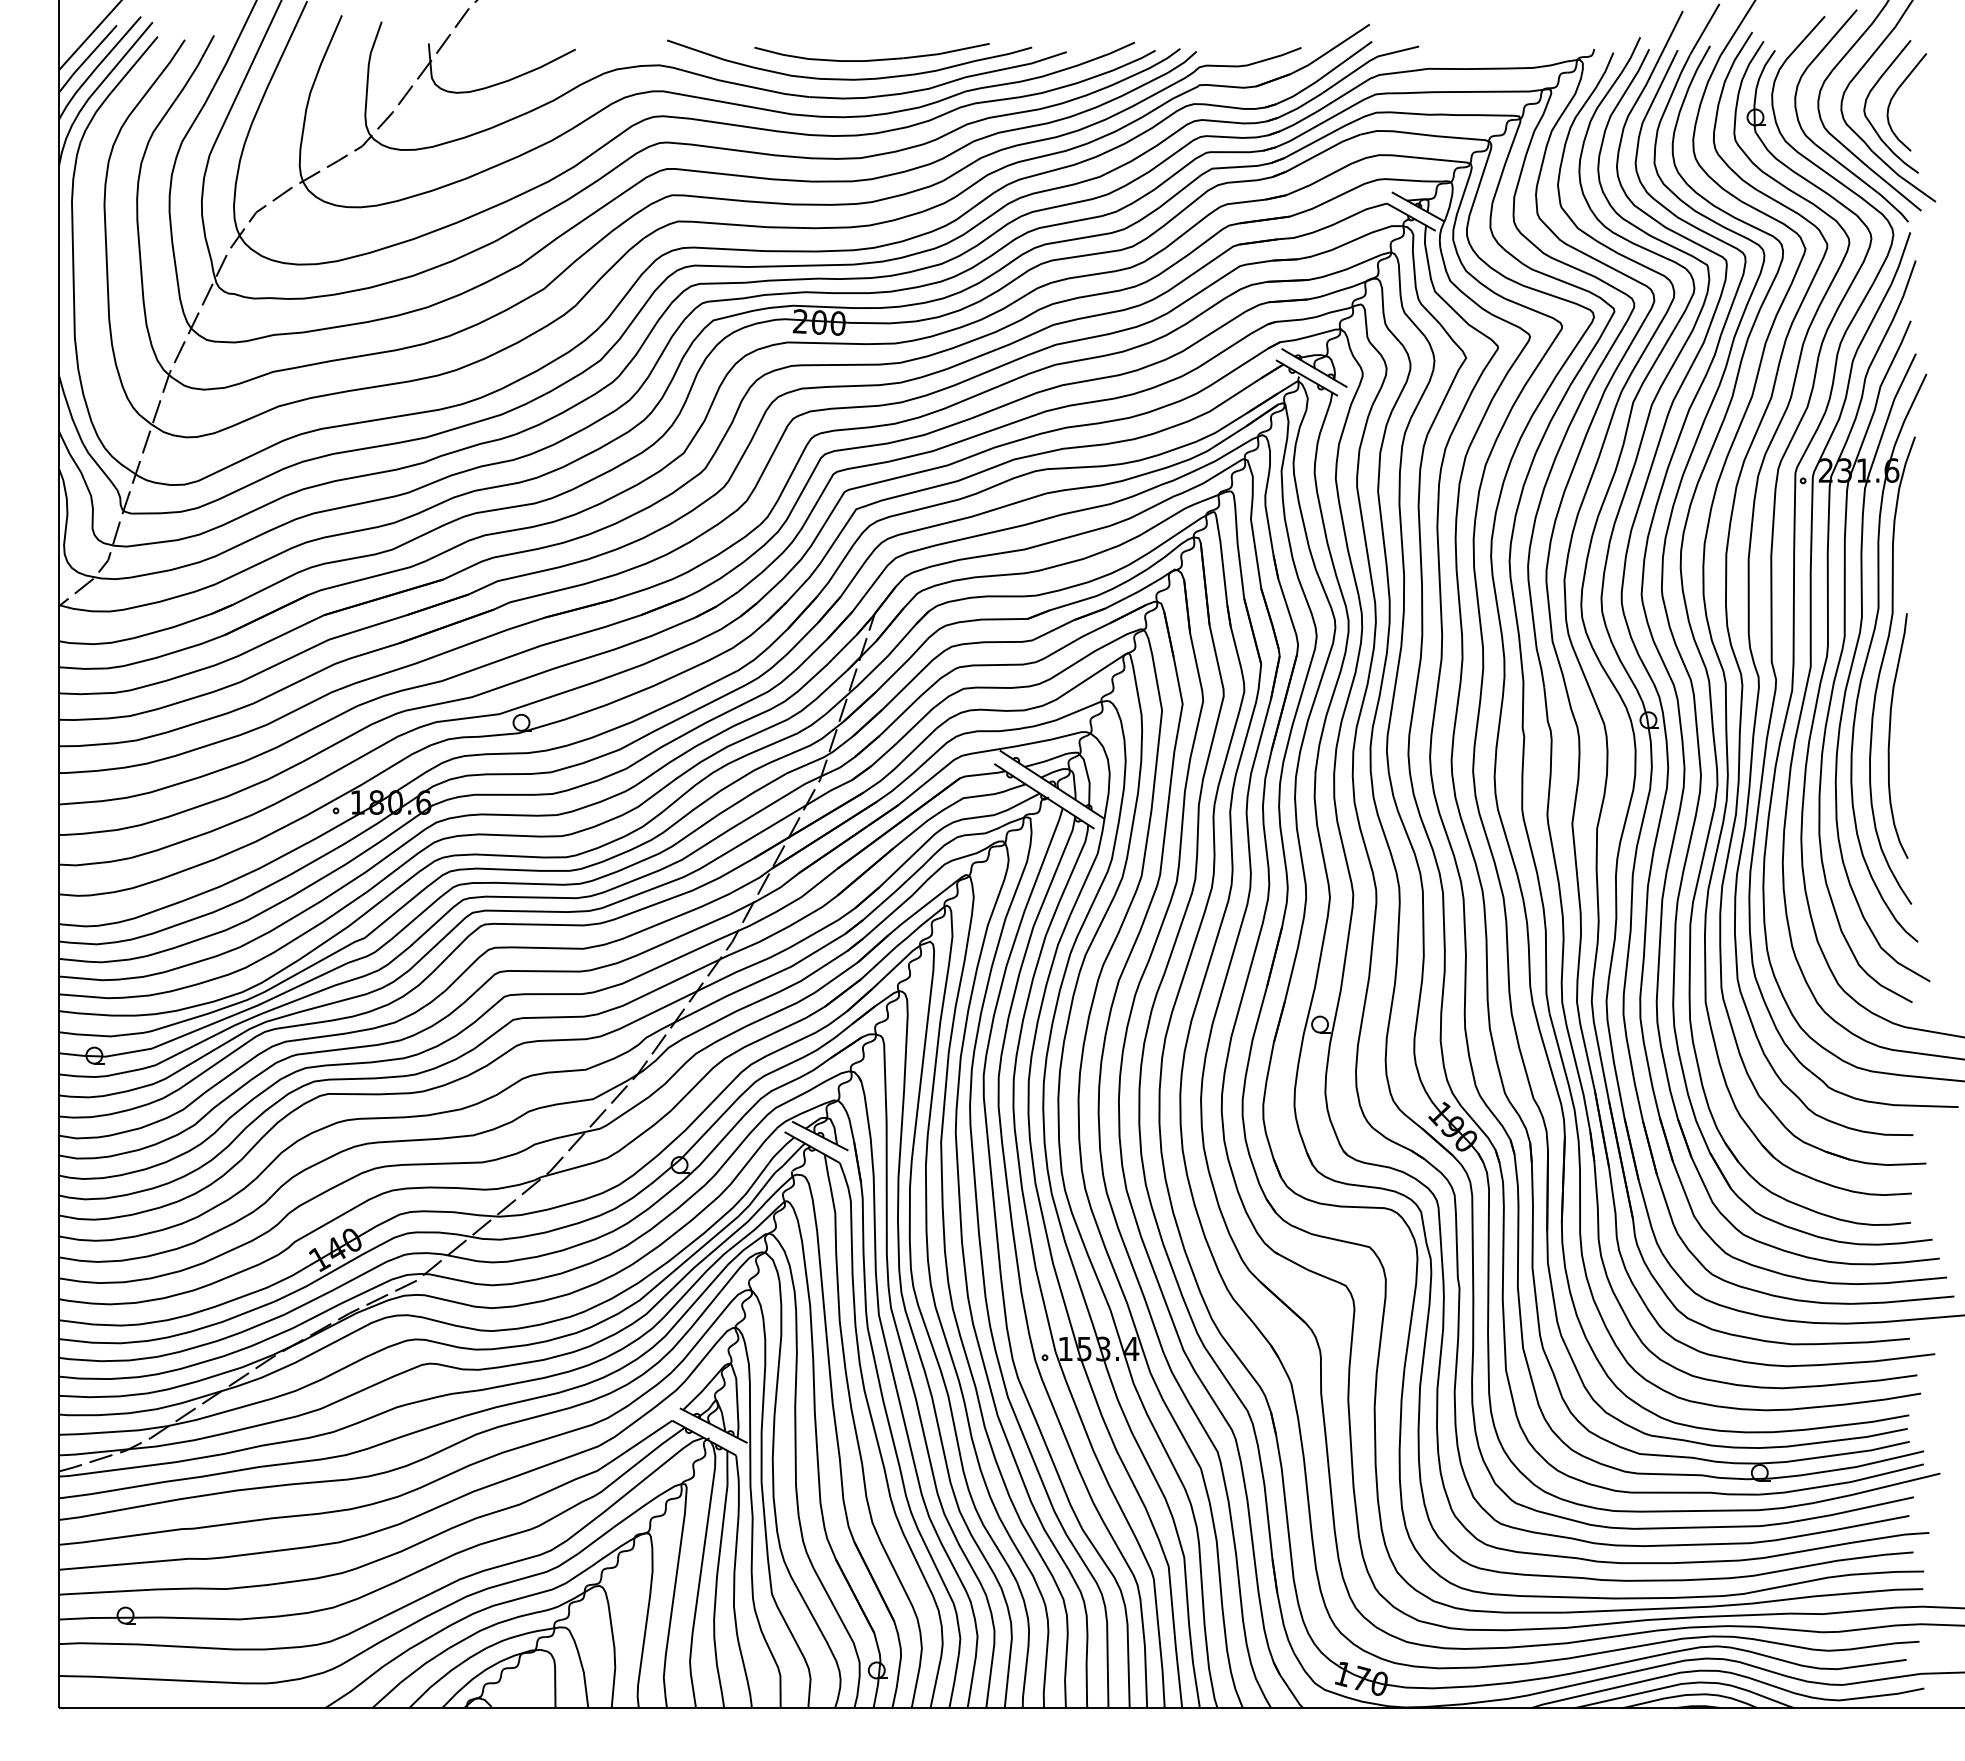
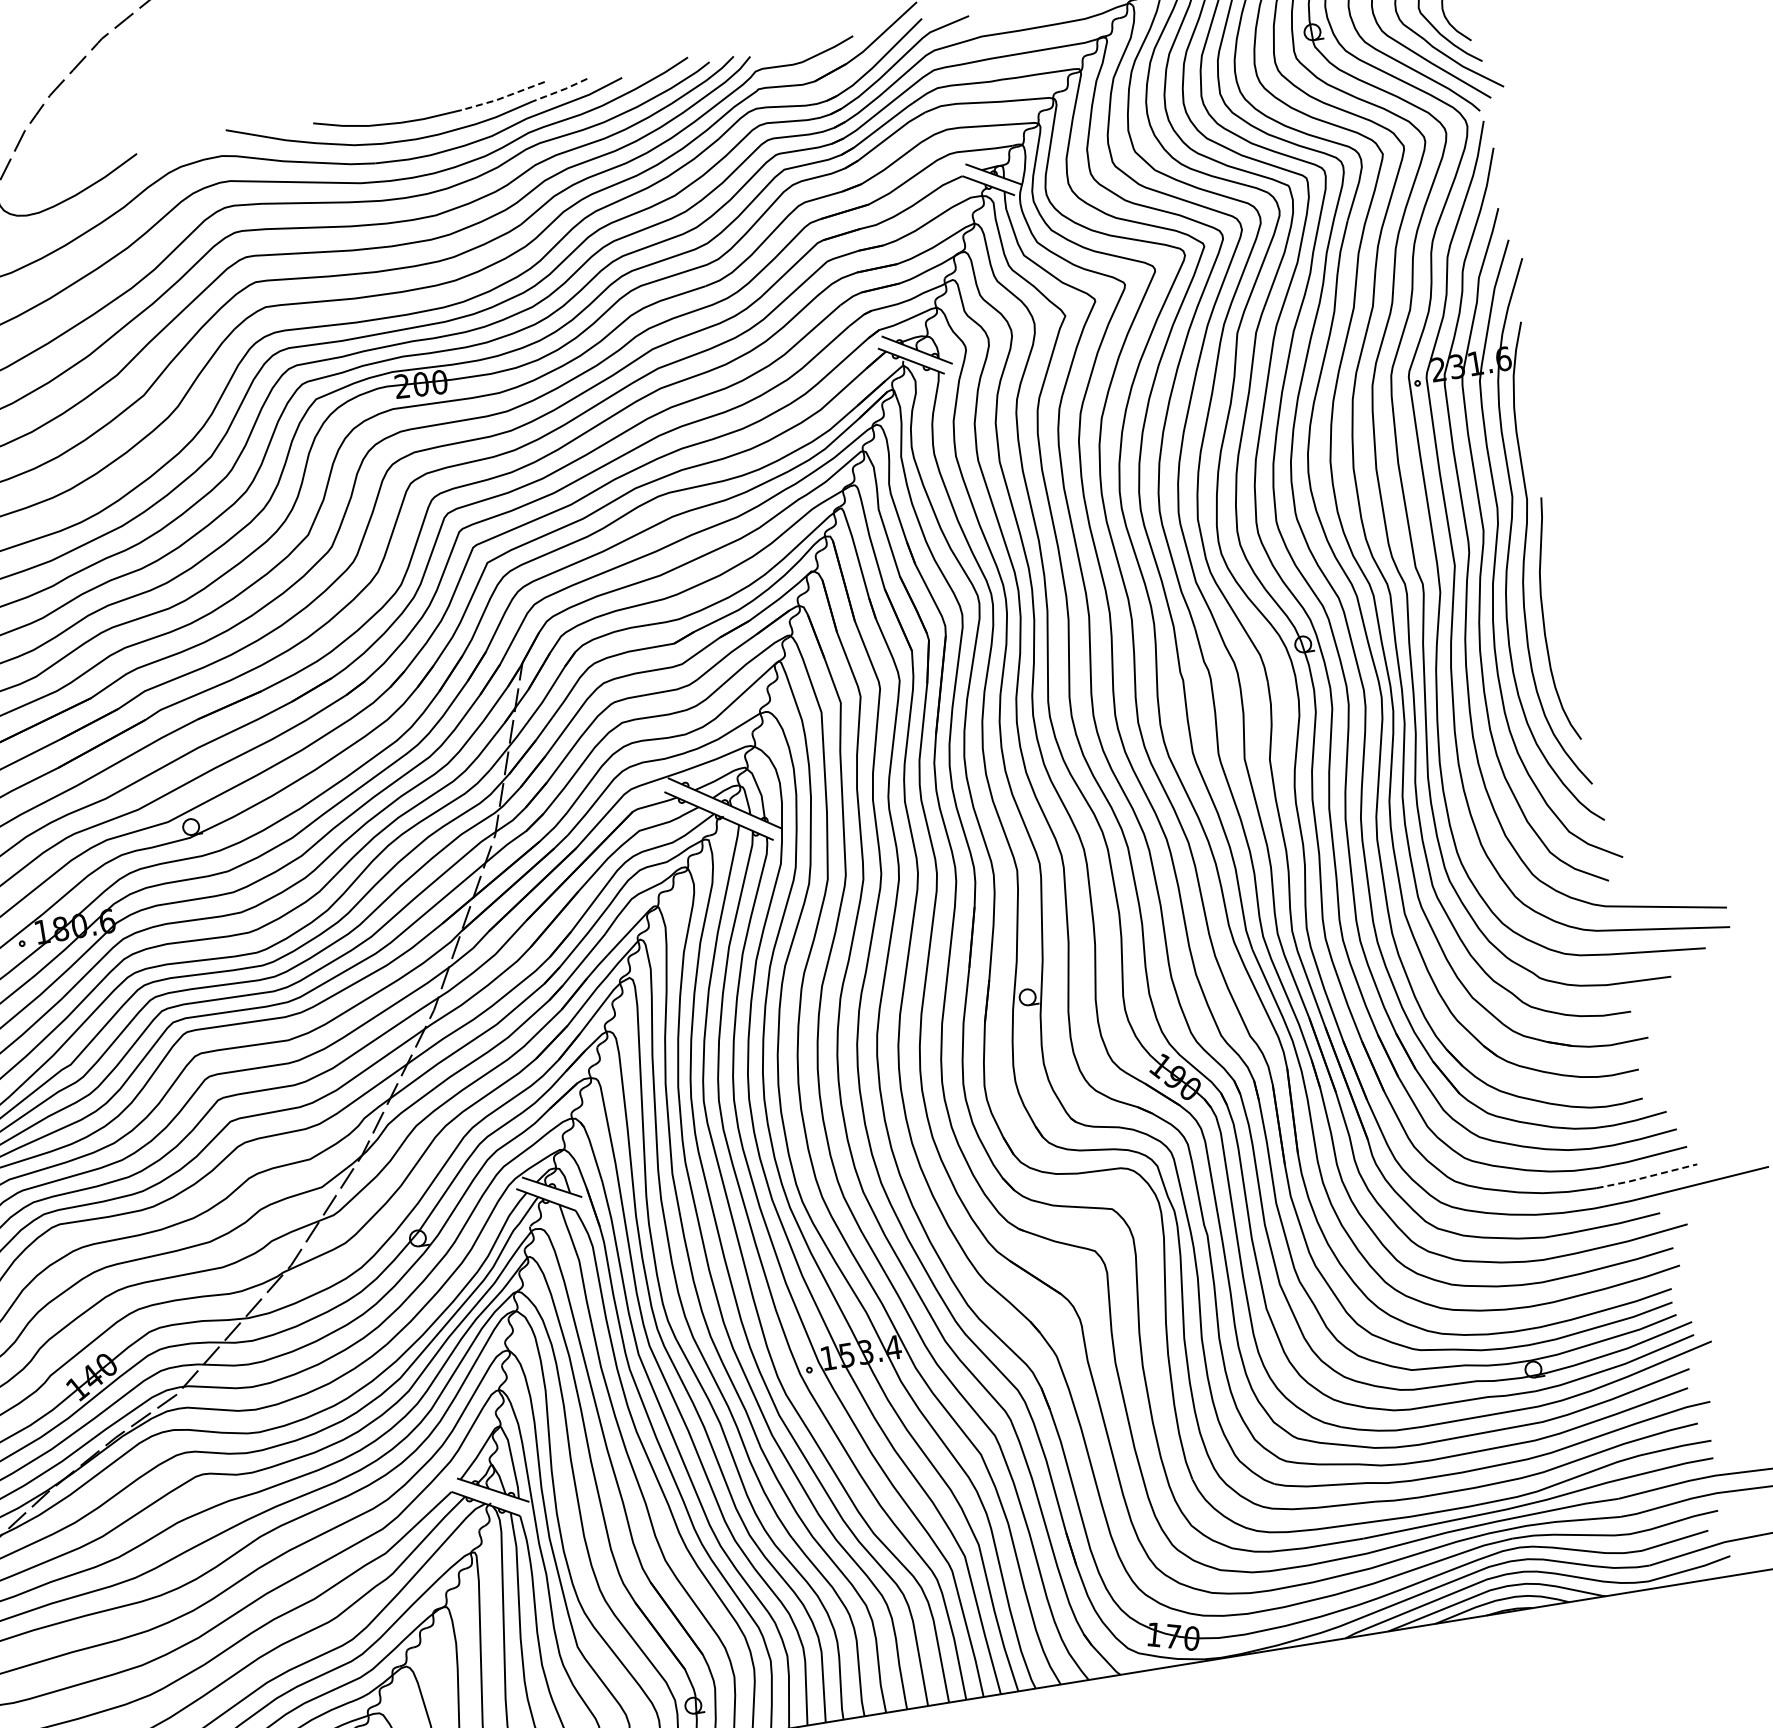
line: (946, 52) -> (503, 97), solid -> dashed
line: (1003, 55) -> (560, 91), solid -> dashed
line: (1902, 1301) -> (1646, 1177), solid -> dashed

